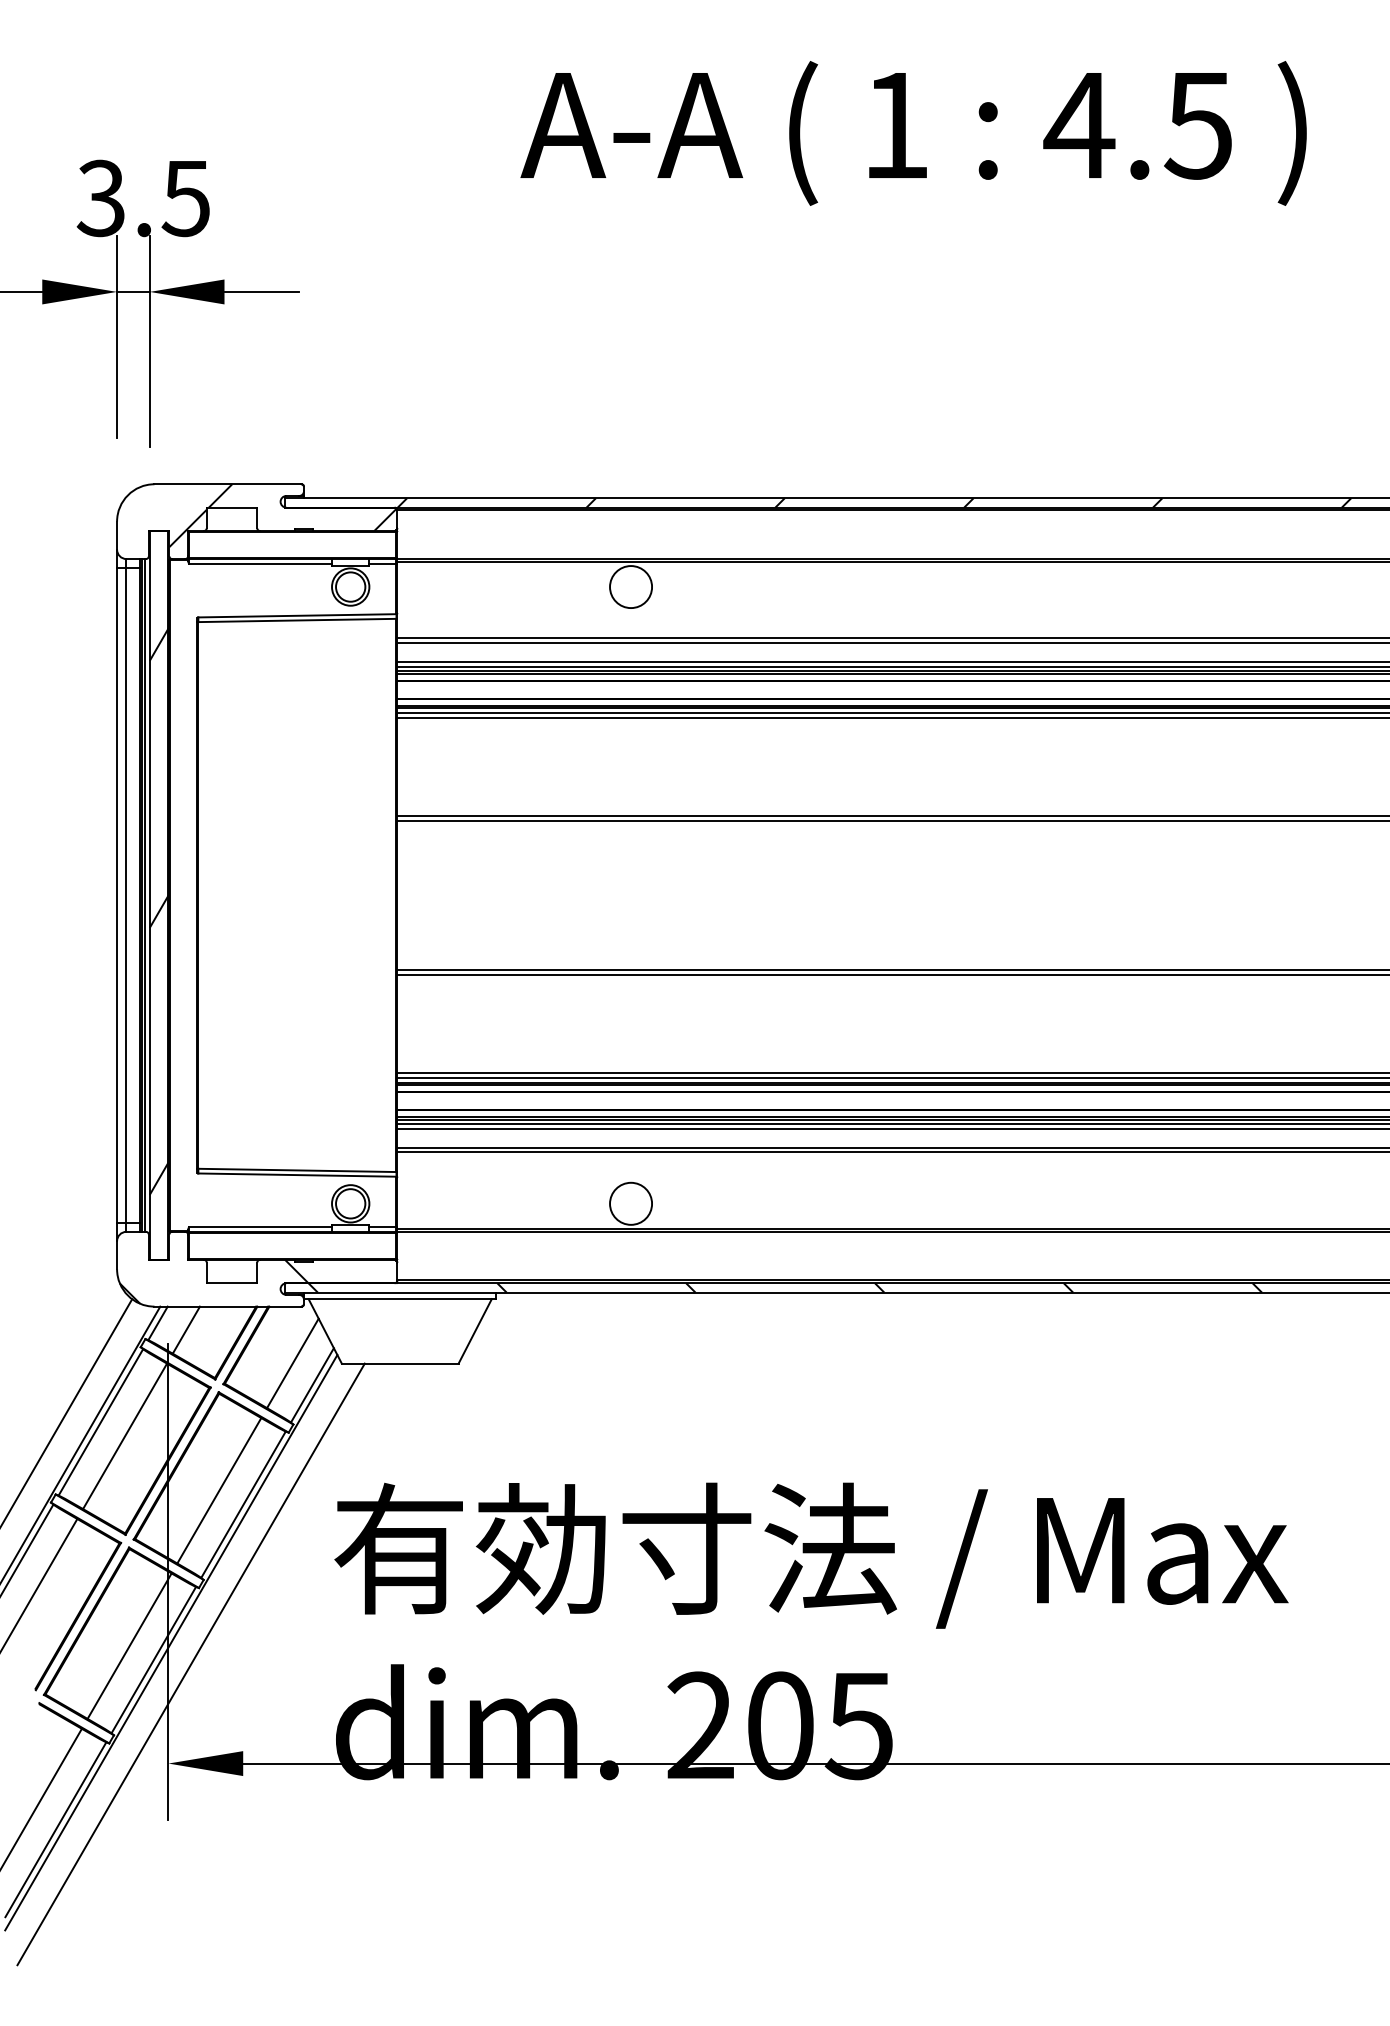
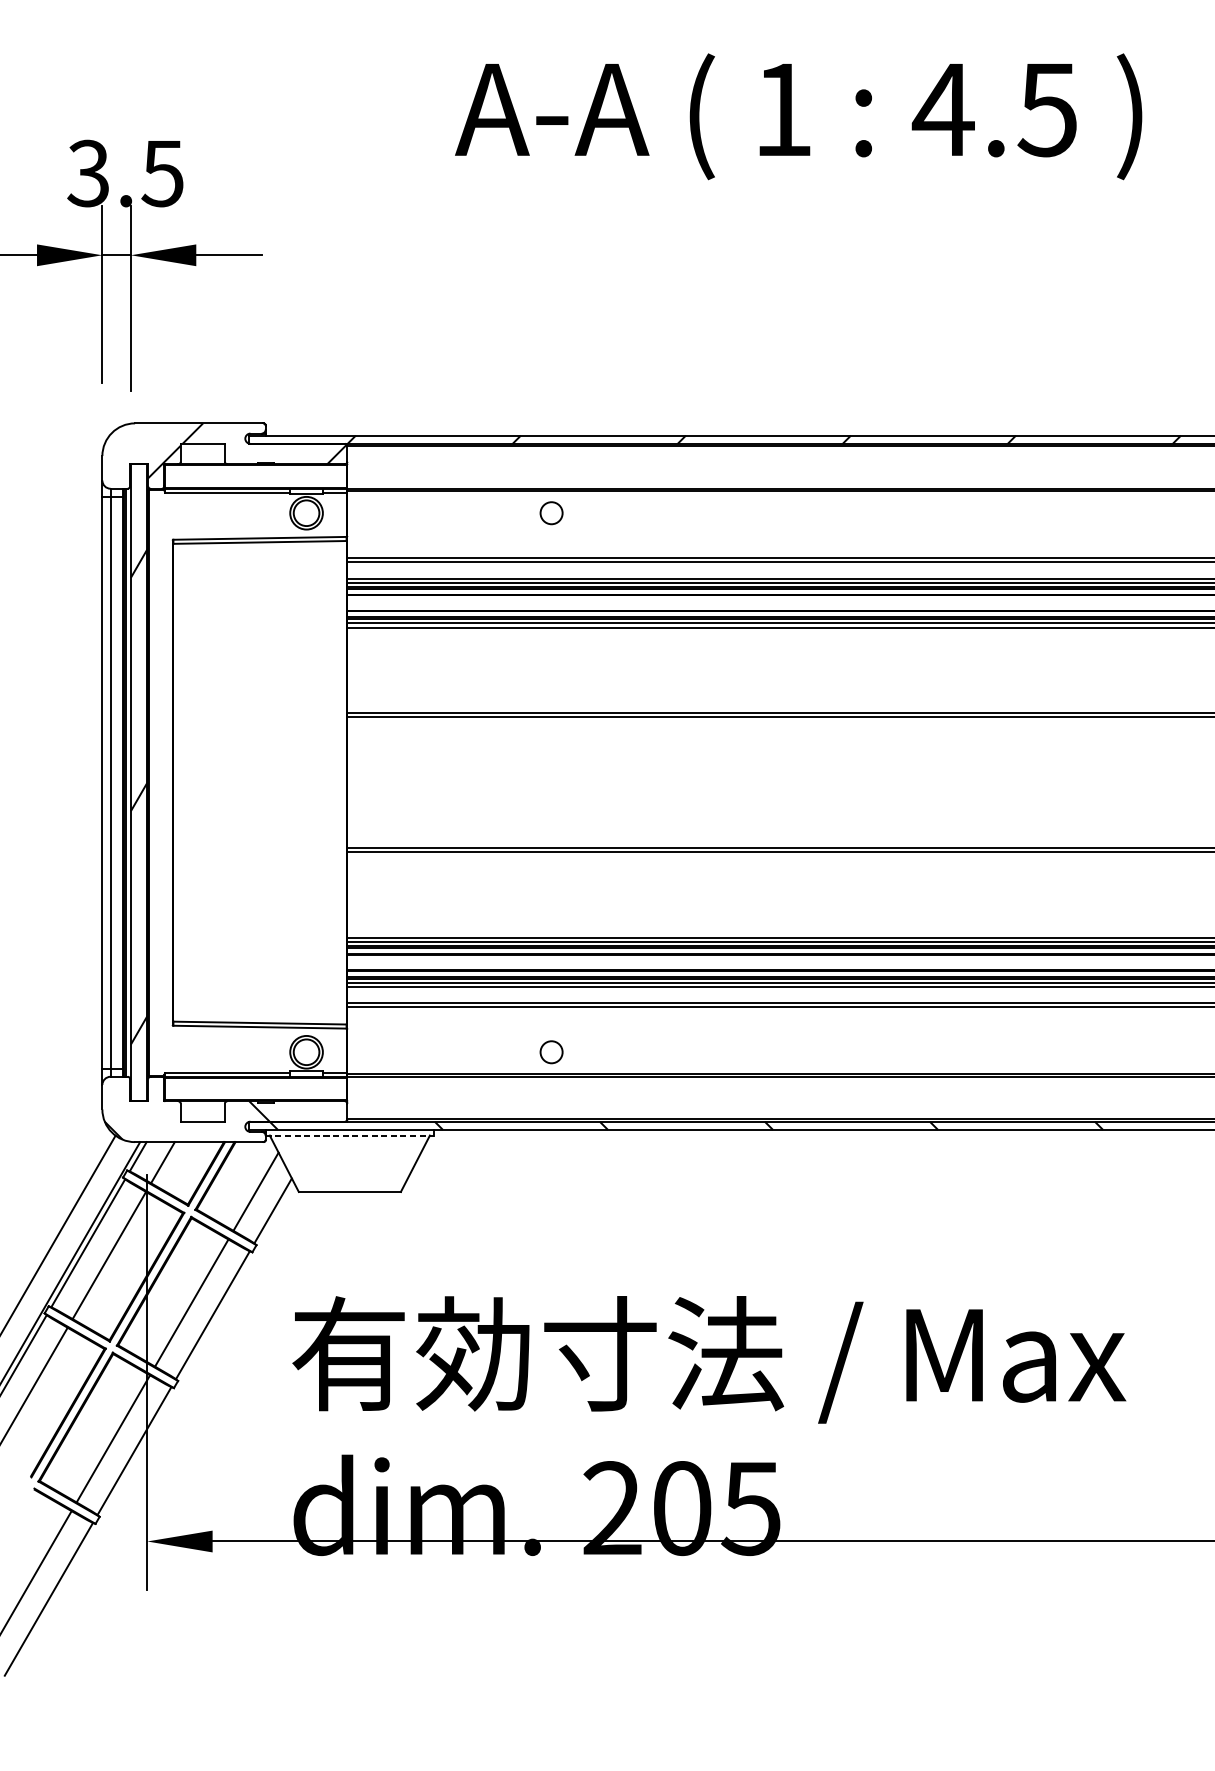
circle: (631, 587) -> (552, 513), size x0.6
circle: (631, 1203) -> (552, 1051), size x0.6
line: (400, 1299) -> (350, 1135), solid -> dashed
line: (171, 1642) -> (149, 1435), removed
line: (190, 1664) -> (166, 1454), removed

